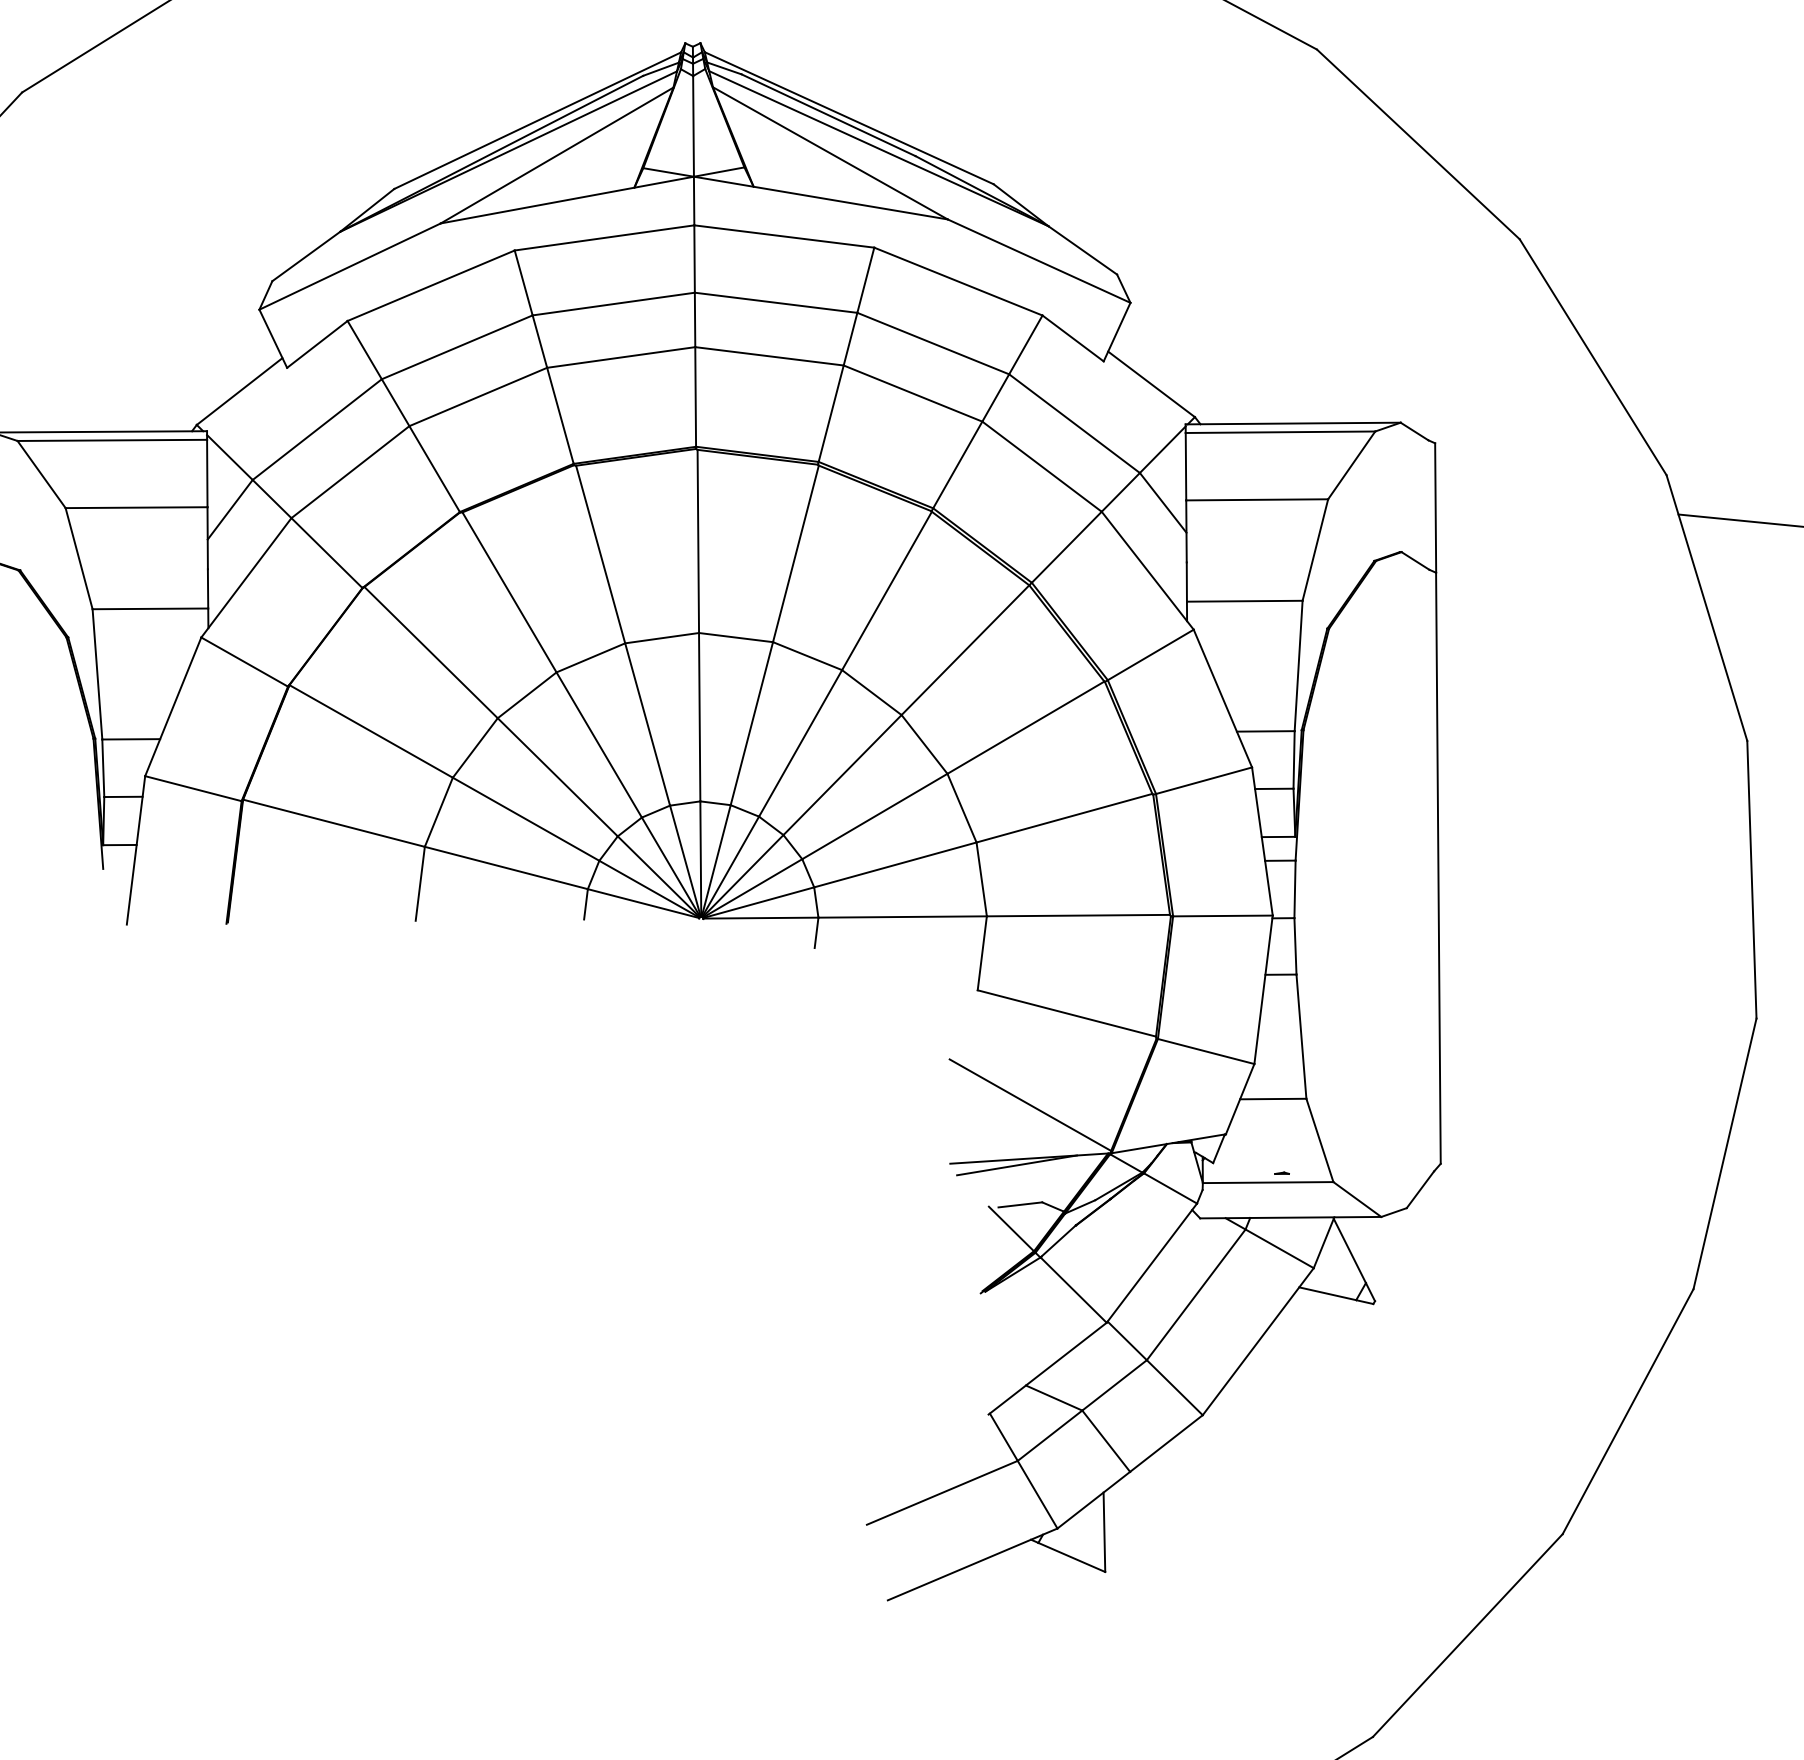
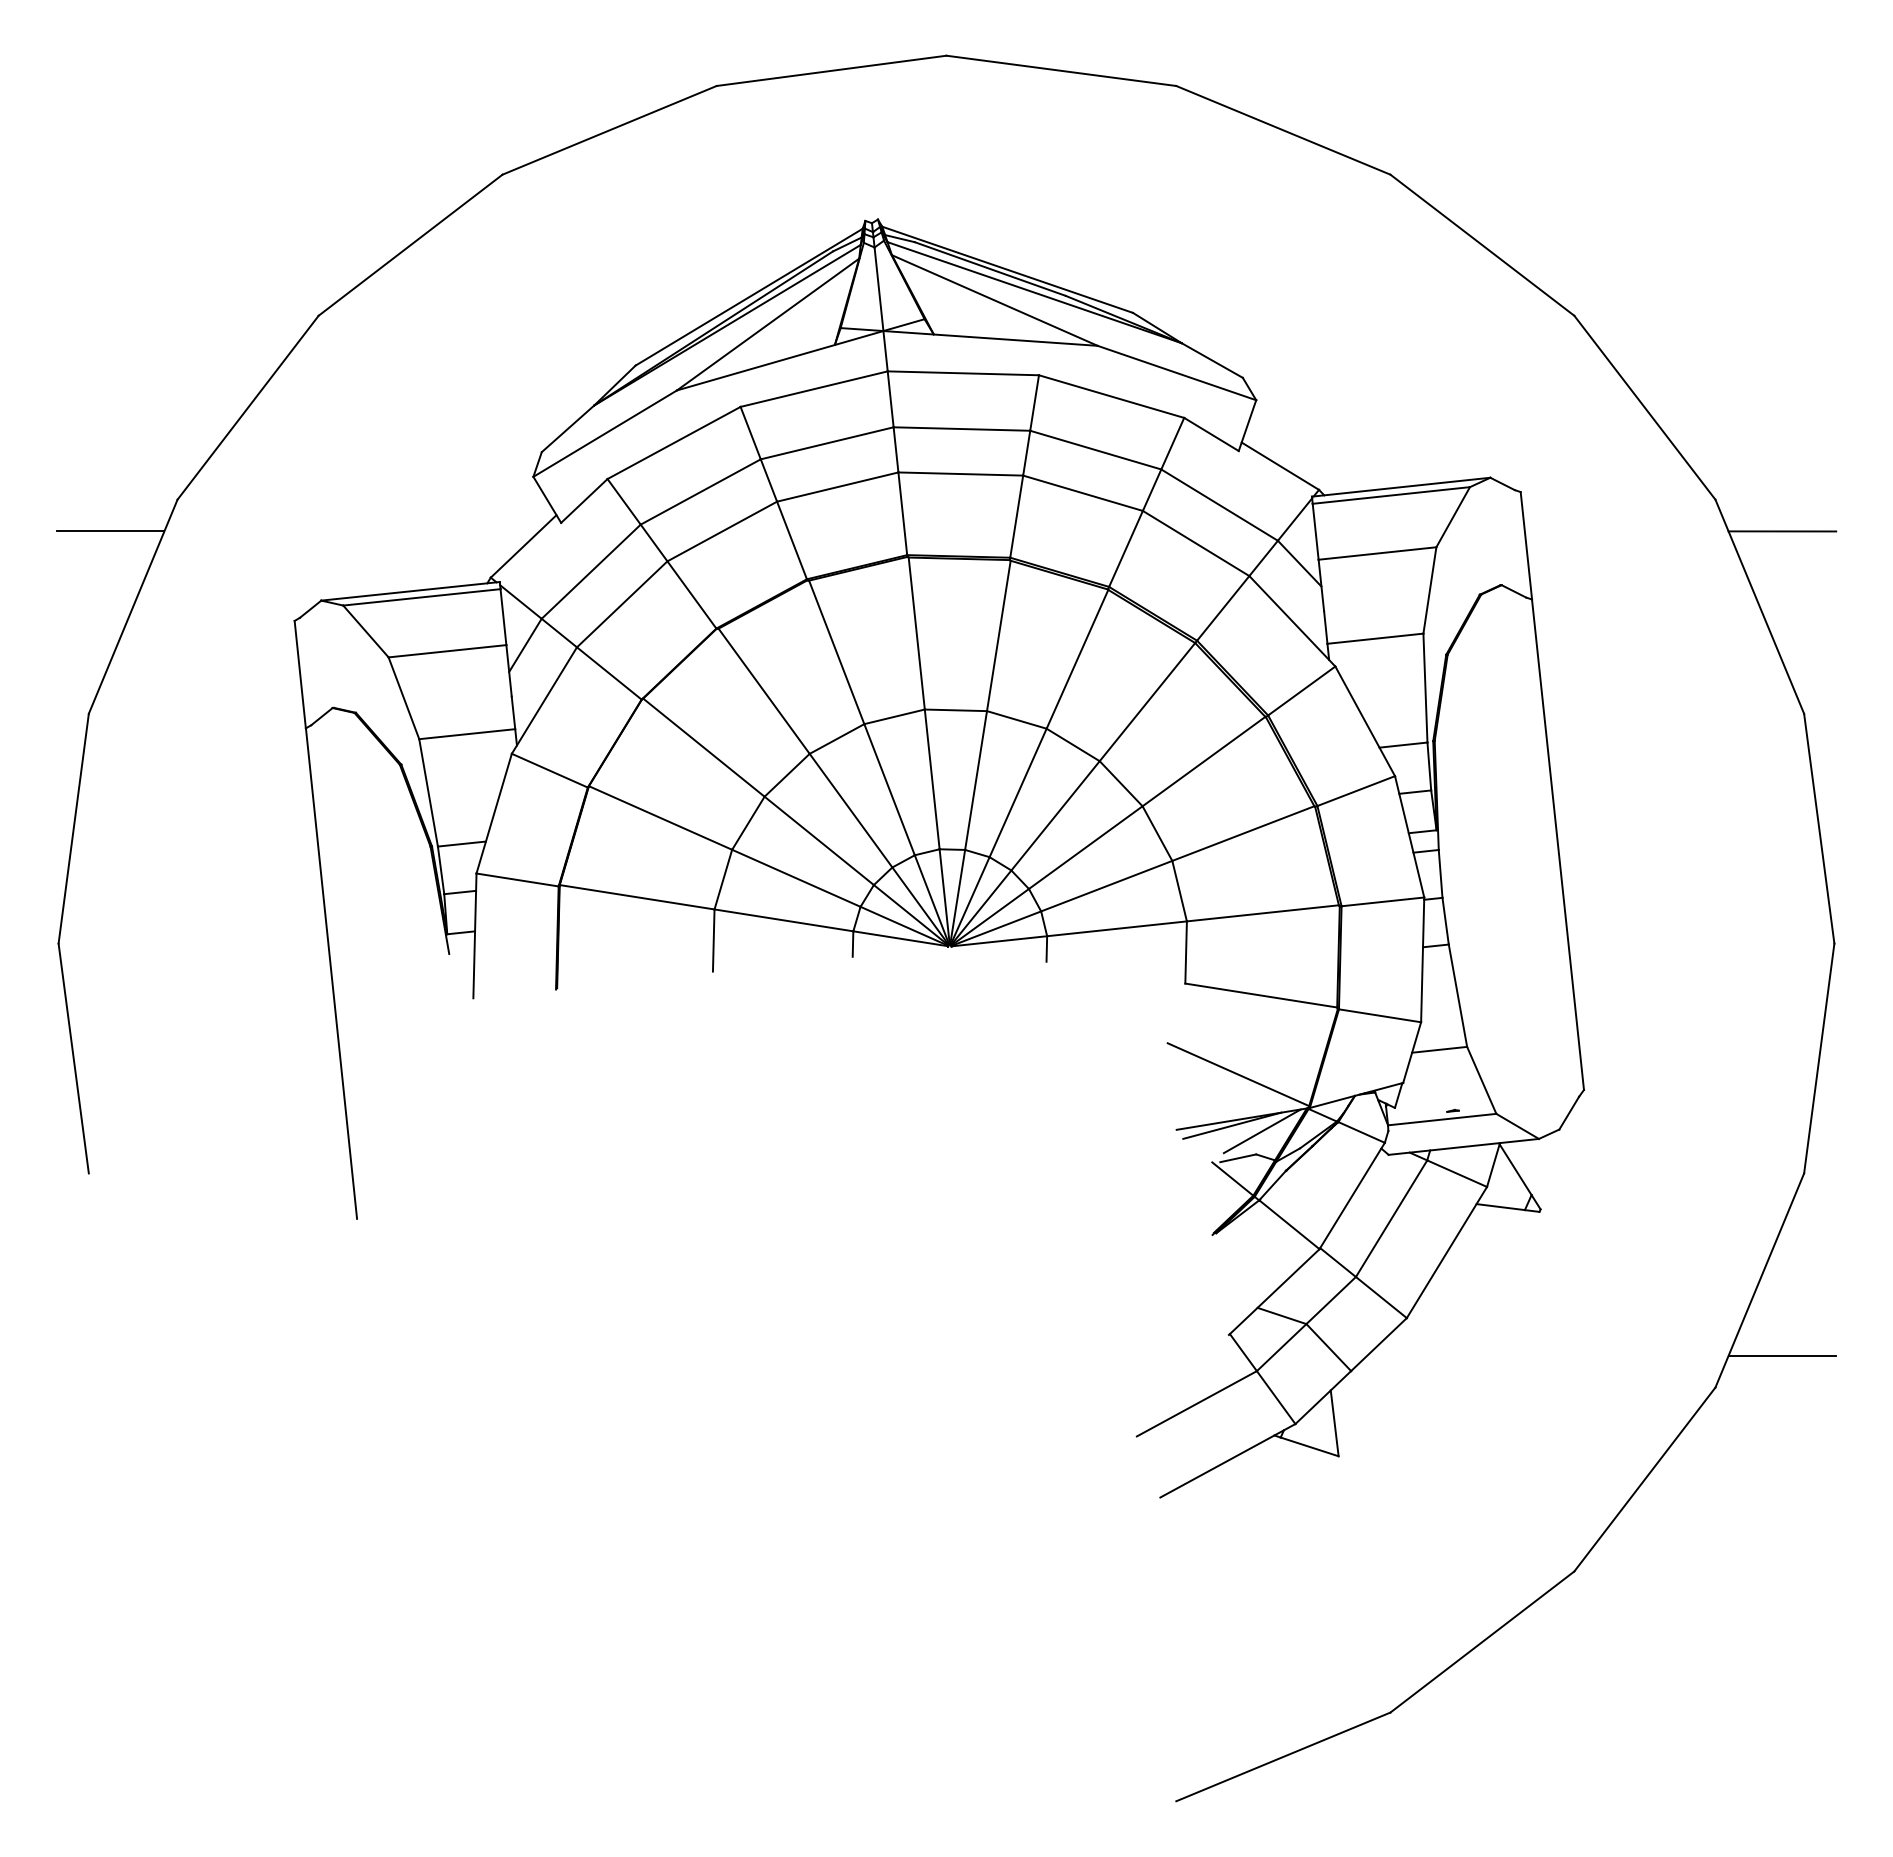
line: (1051, 1175) -> (1261, 1131), added
line: (1646, 1503) -> (1782, 1355), added

